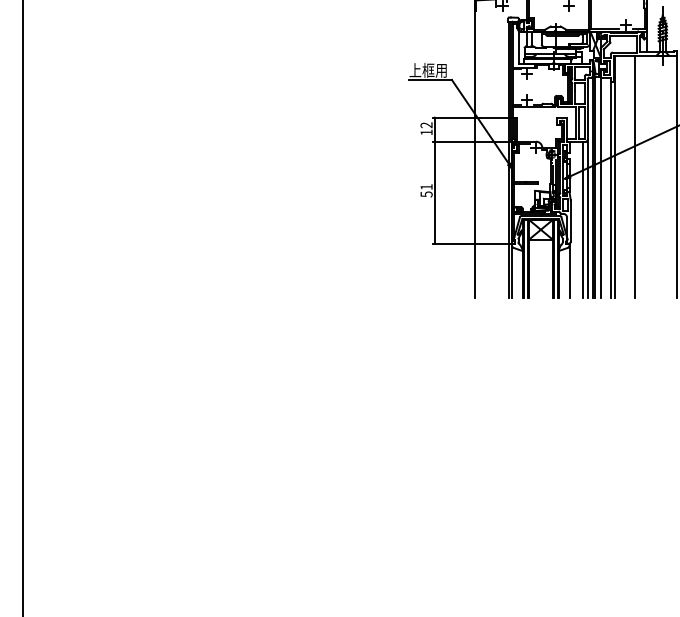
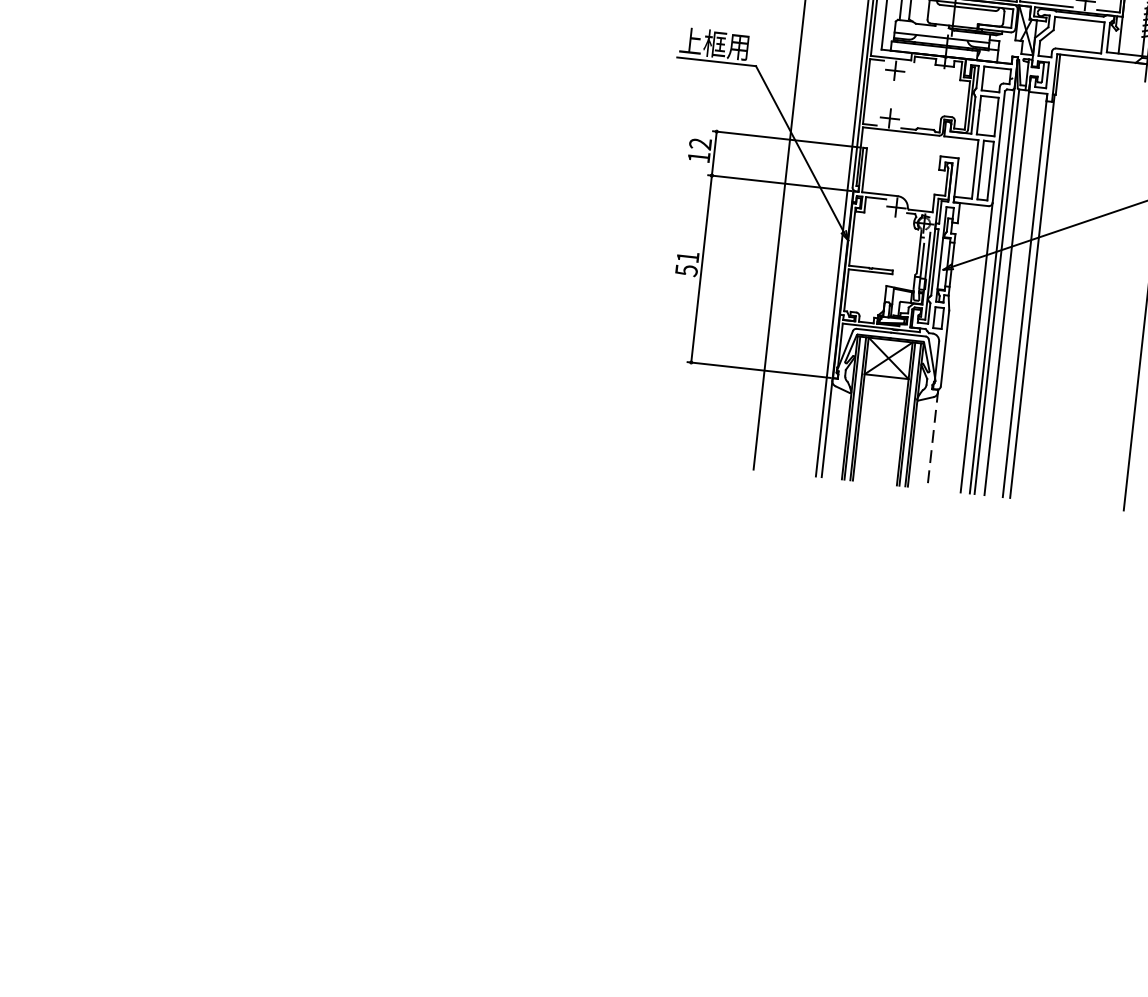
line: (635, 176) -> (1072, 279), removed
line: (582, 219) -> (966, 347), removed
line: (569, 271) -> (932, 440), solid -> dashed

